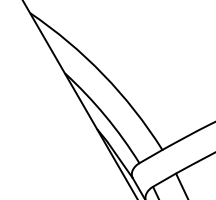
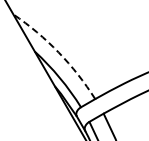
arc: (103, 74) -> (58, 52), solid -> dashed

